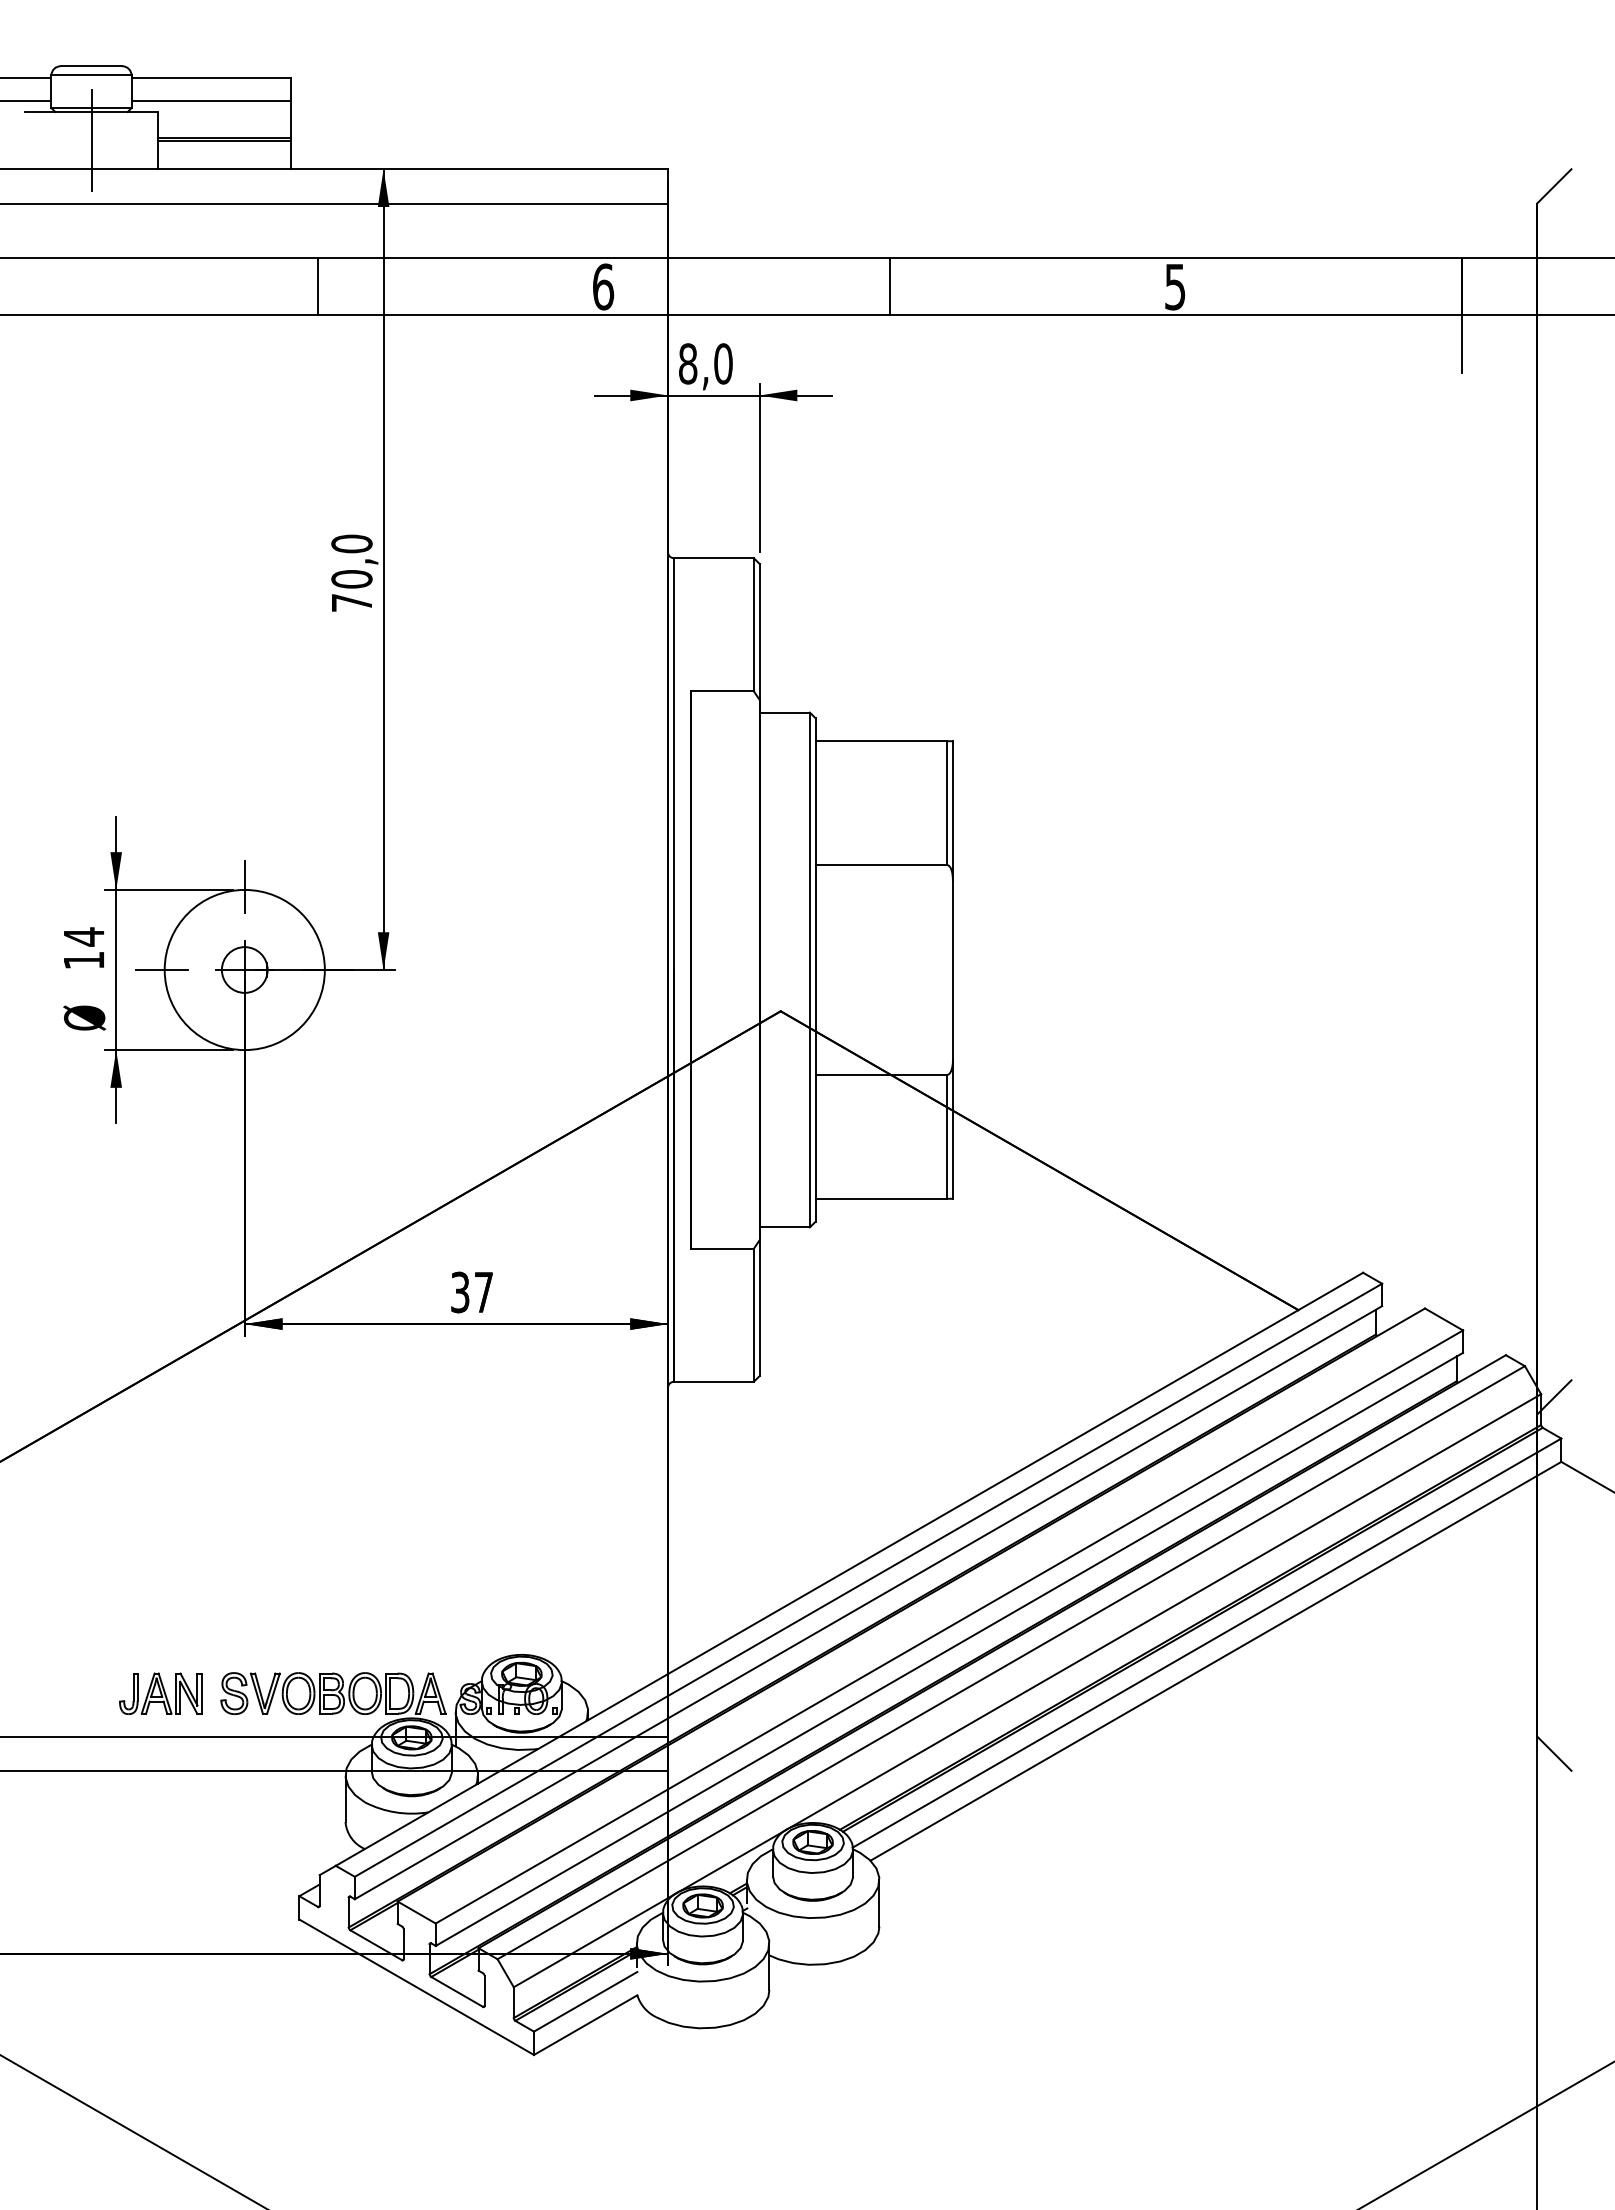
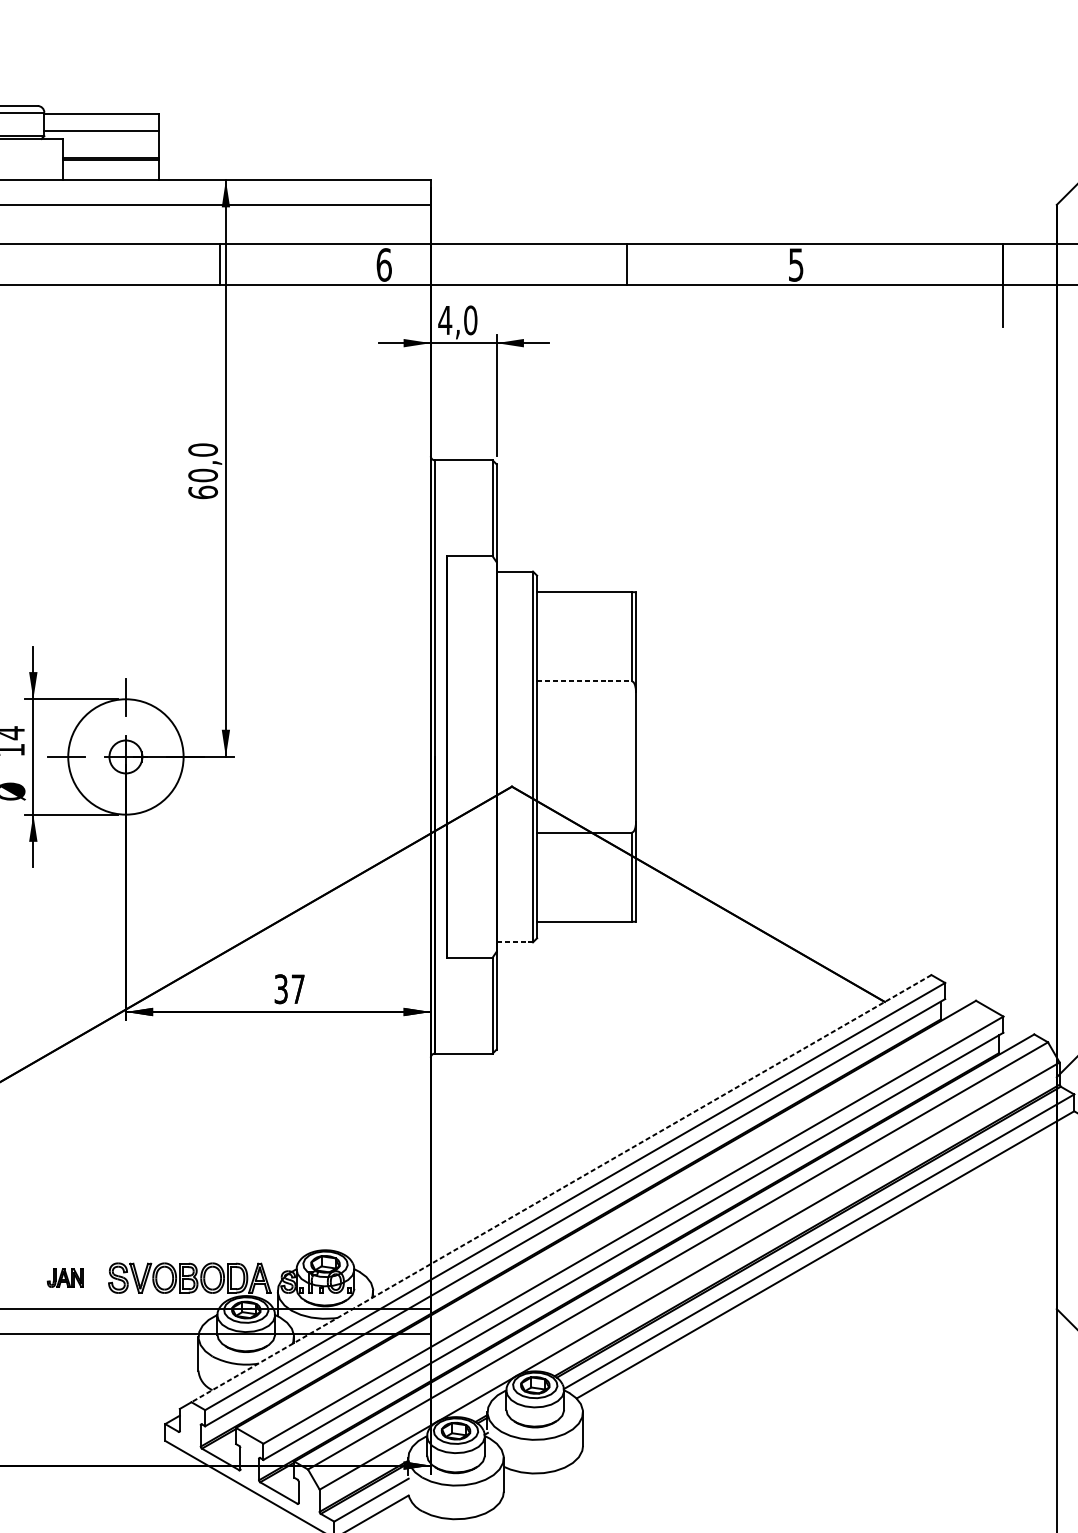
line: (91, 140) -> (15, 159), removed
line: (317, 286) -> (219, 264), moved
line: (889, 286) -> (626, 264), moved
text: (687, 363) -> (444, 320), 8,0 -> 4,0
text: (351, 602) -> (202, 492), 70,0 -> 60,0
line: (881, 865) -> (584, 681), solid -> dashed
line: (785, 1227) -> (515, 942), solid -> dashed
line: (849, 1569) -> (561, 1188), solid -> dashed
part: (160, 1693) -> (65, 1278), size x0.6

